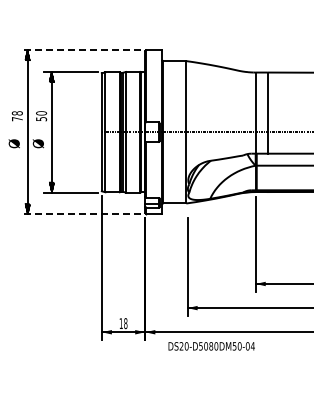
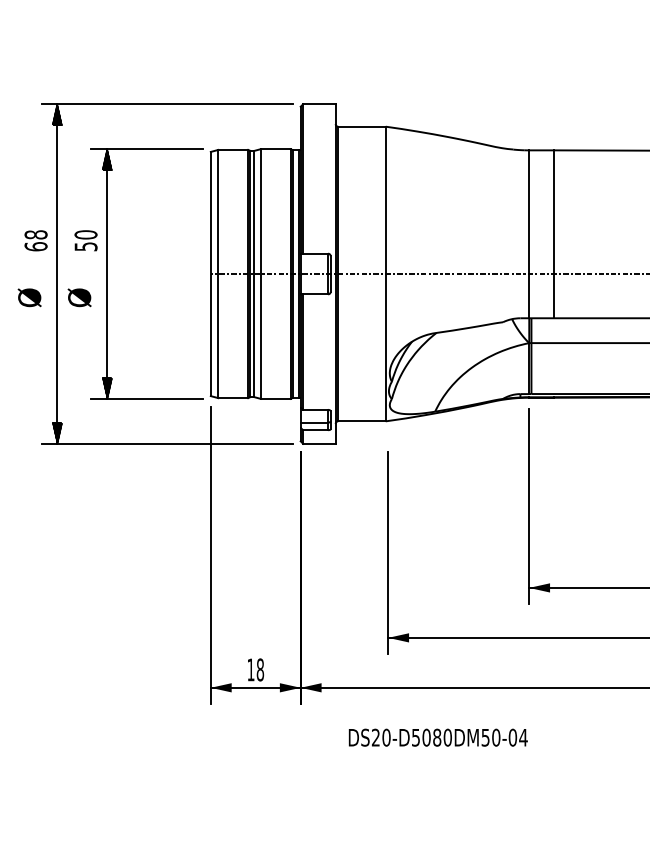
line: (80, 50) -> (166, 104), dashed -> solid
text: (16, 118) -> (34, 245), 78 -> 68
line: (80, 214) -> (166, 444), dashed -> solid
text: (211, 346) -> (437, 737), moved

